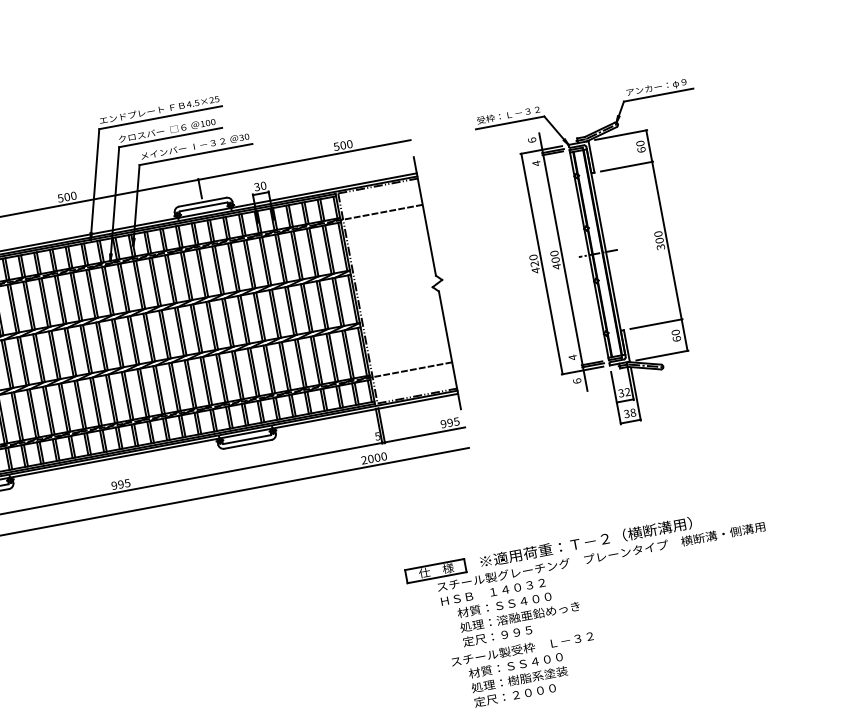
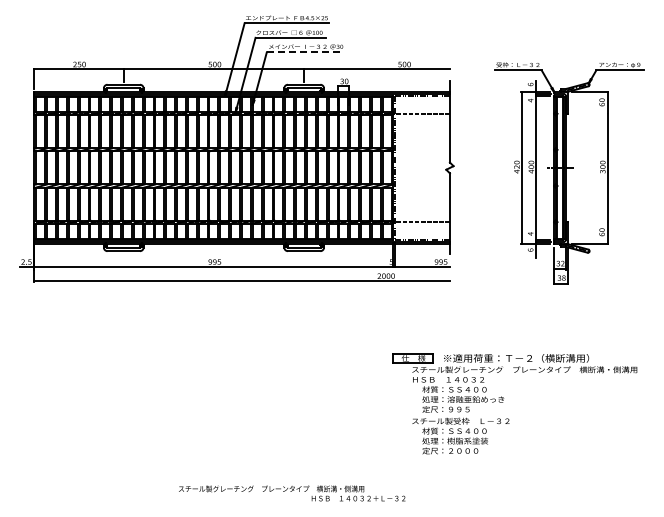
line: (195, 154) -> (305, 52), solid -> dashed
line: (627, 166) -> (590, 113), removed
line: (656, 324) -> (590, 222), removed

